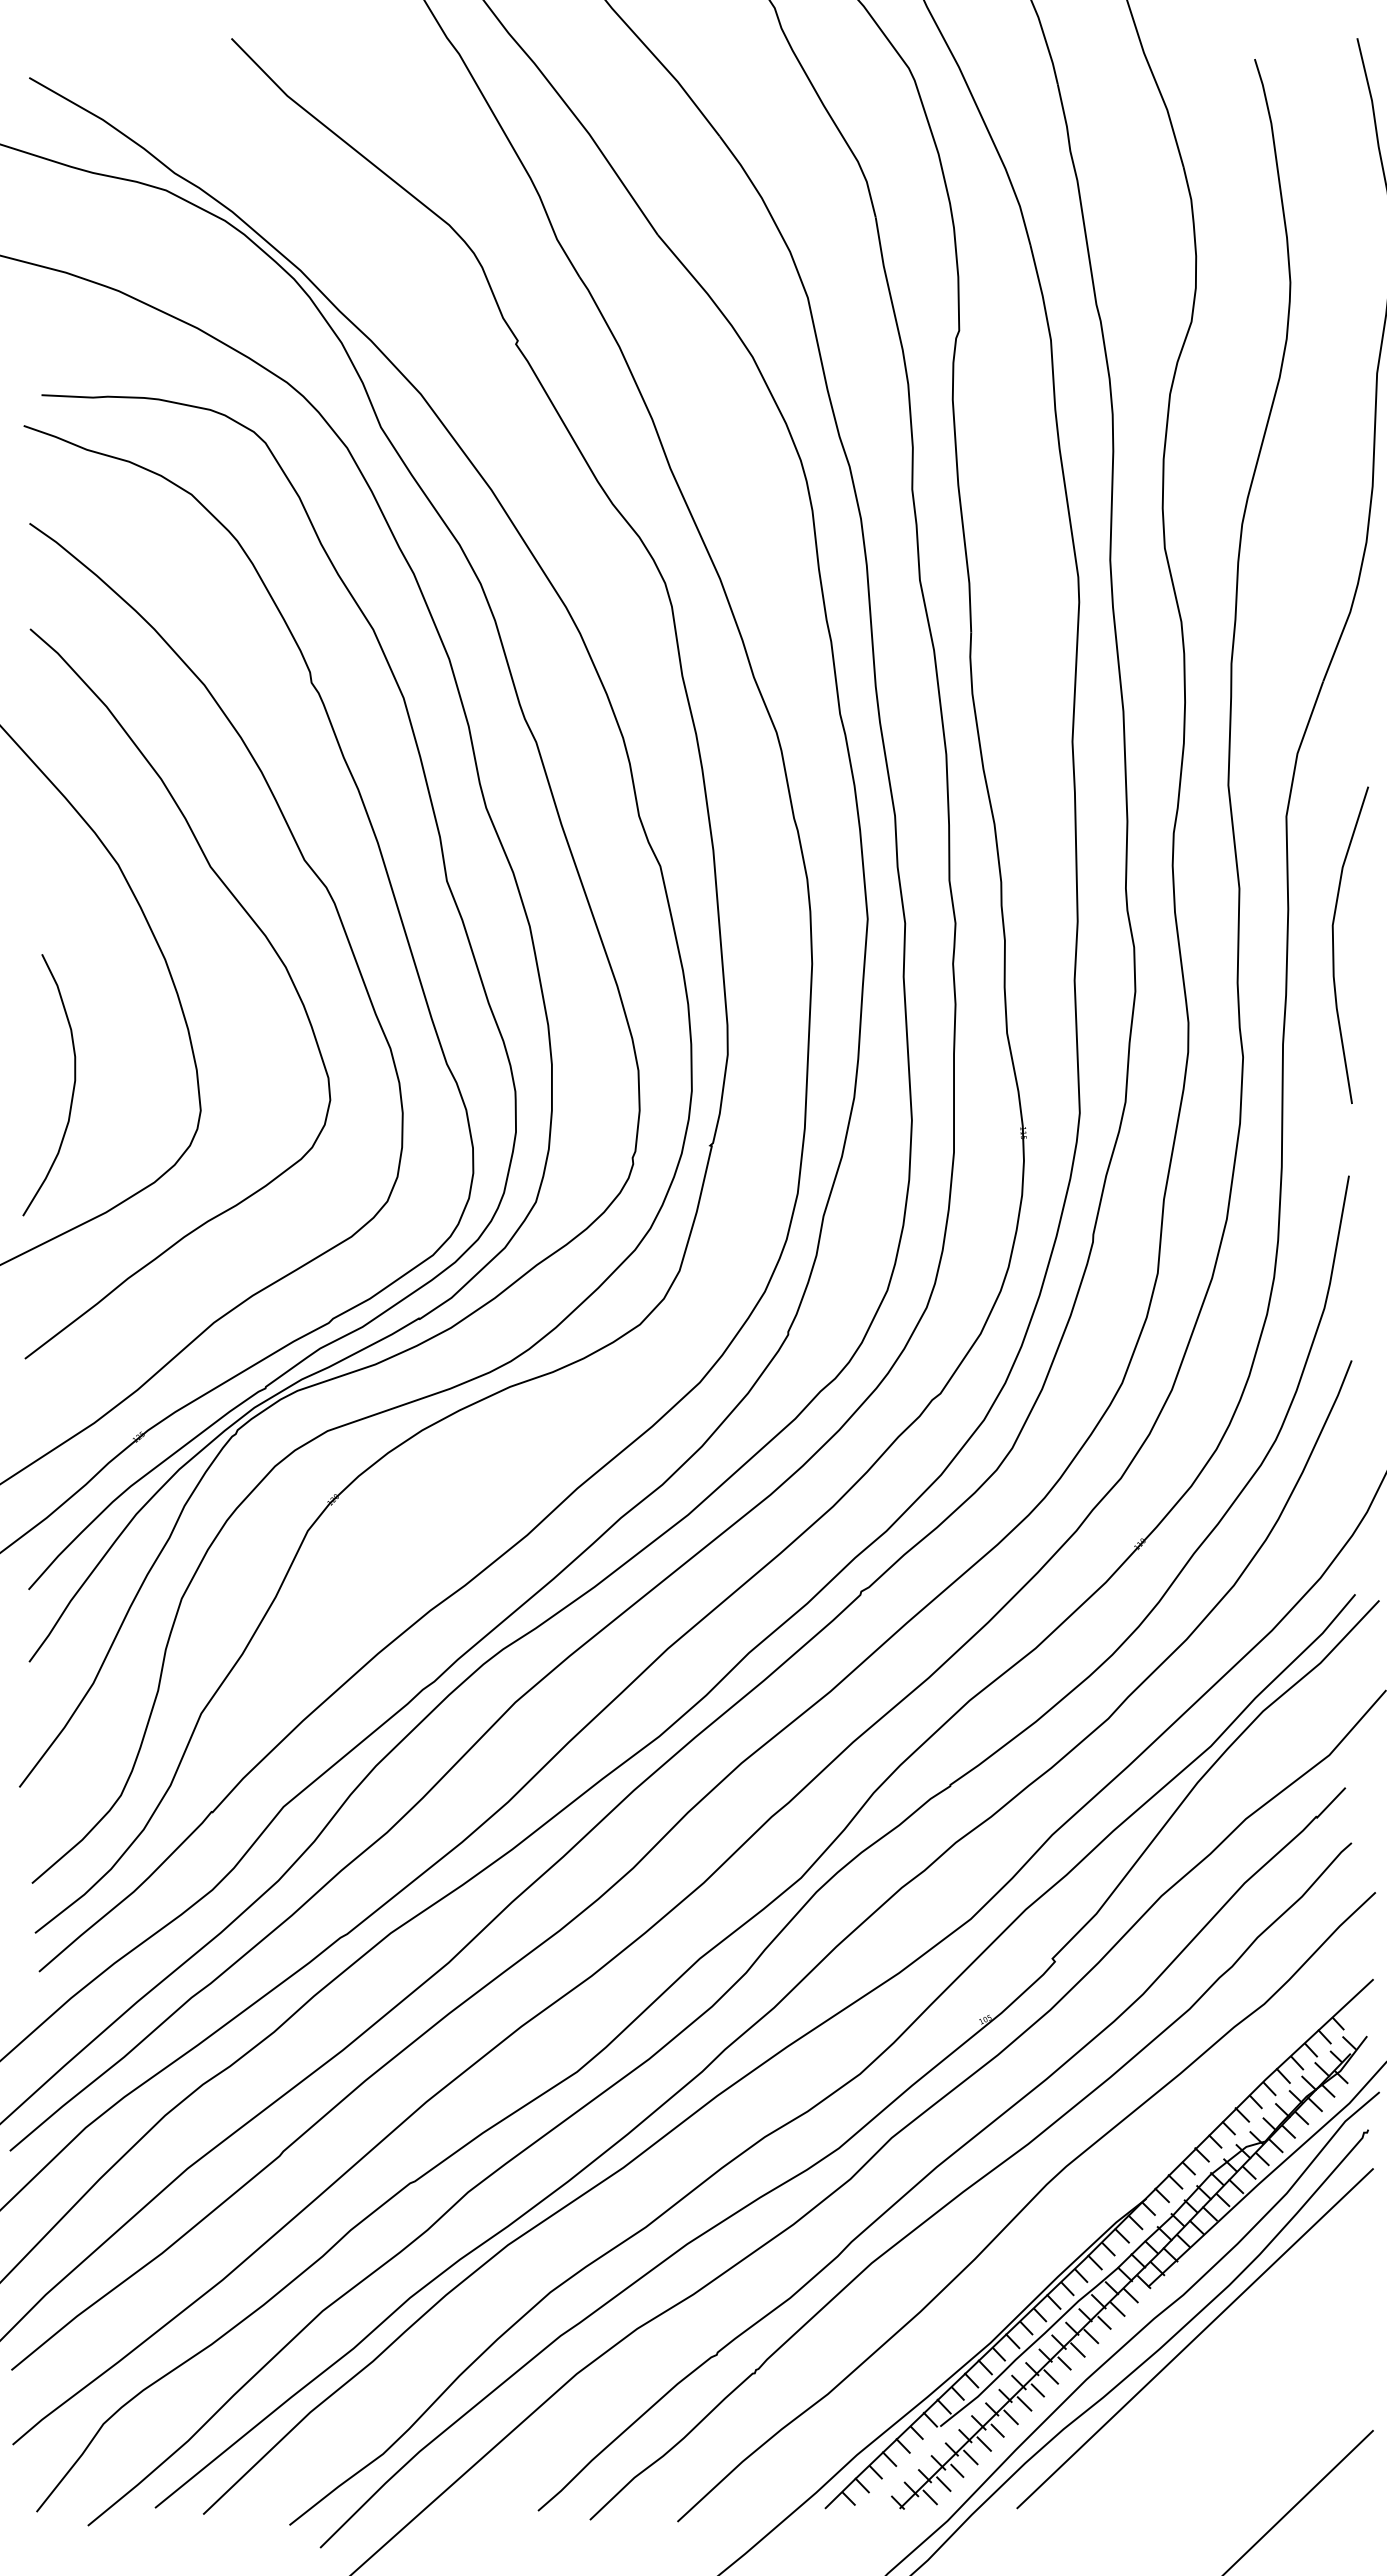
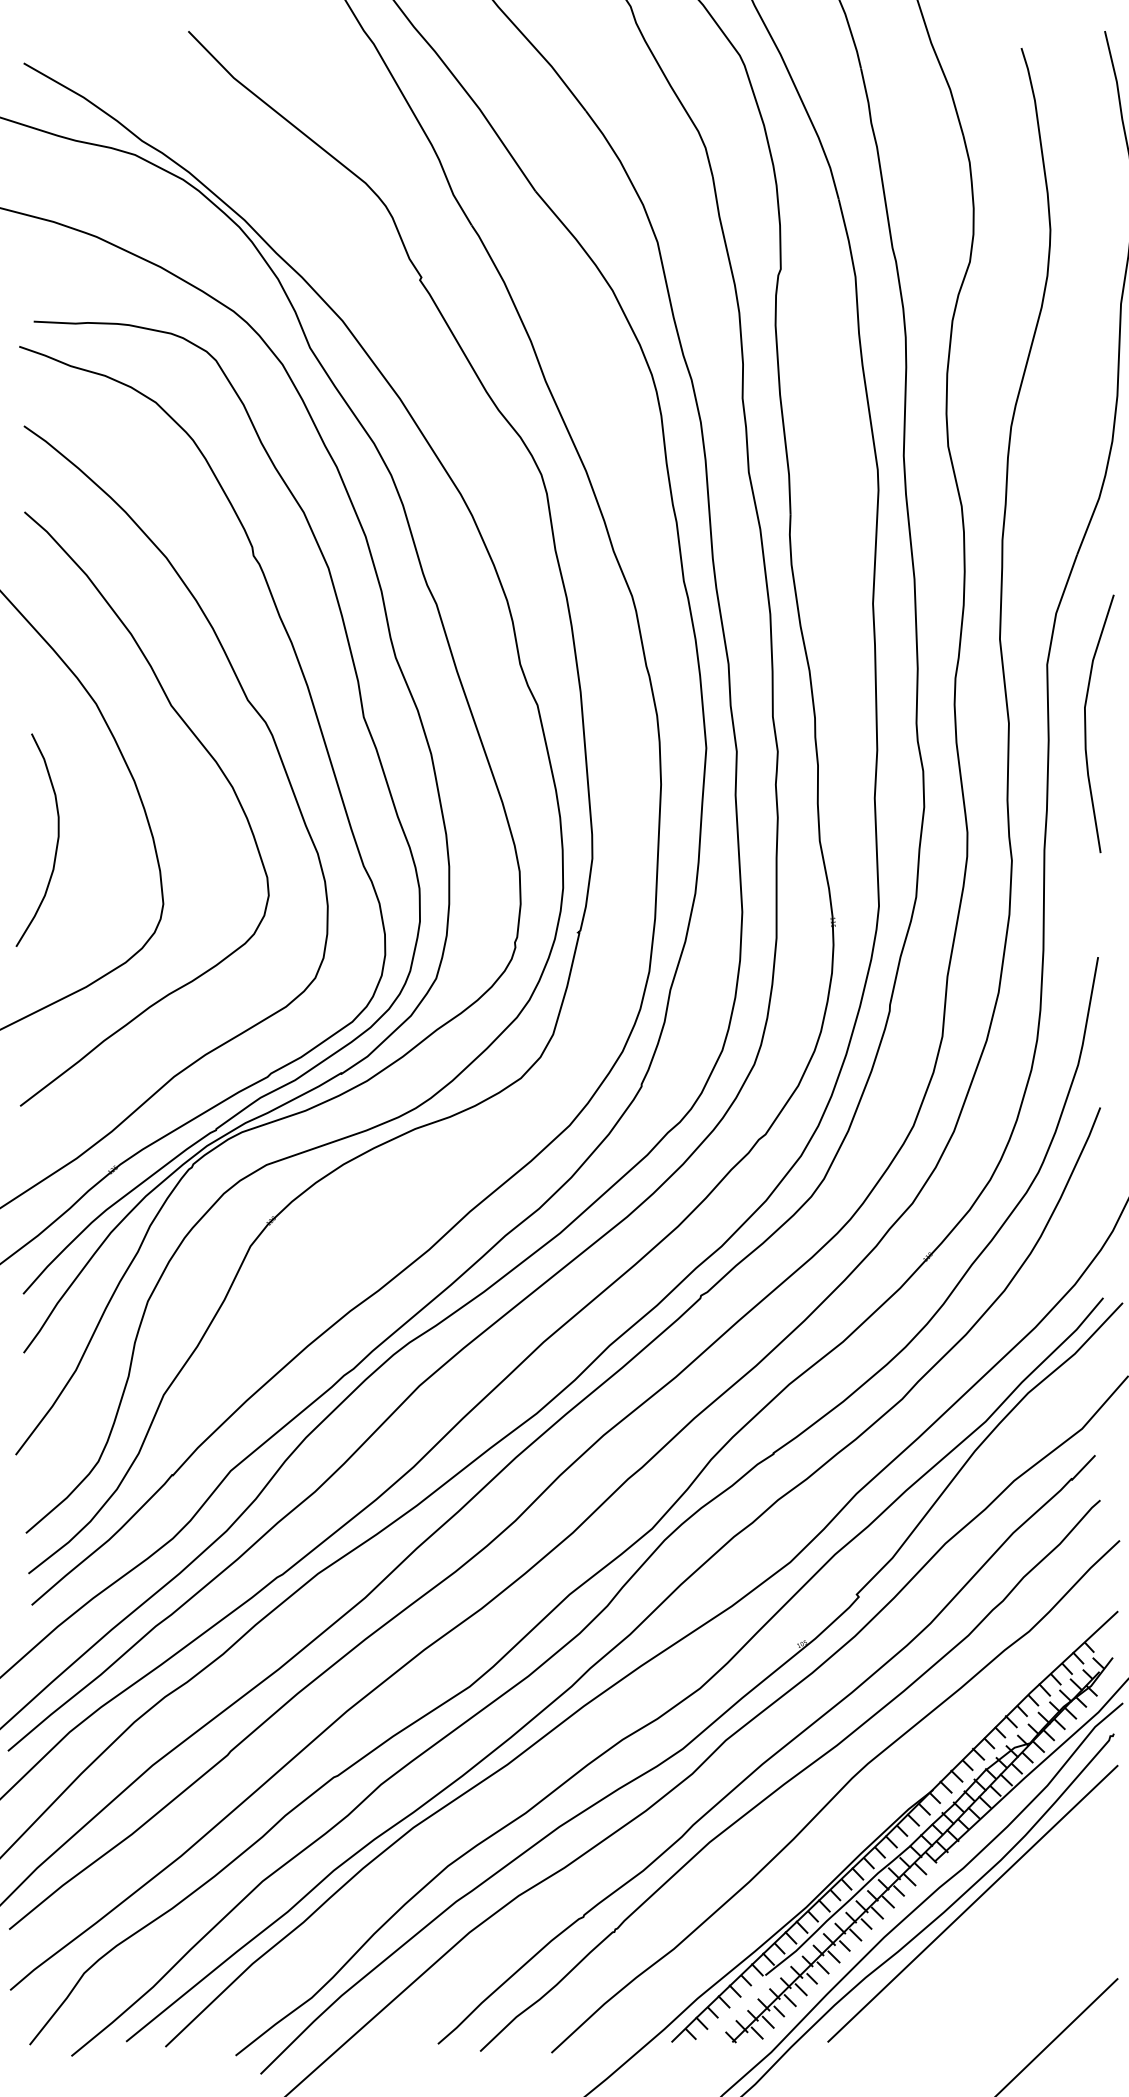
curve: (1334, 947) -> (1086, 725), moved
curve: (72, 1089) -> (56, 843), moved

